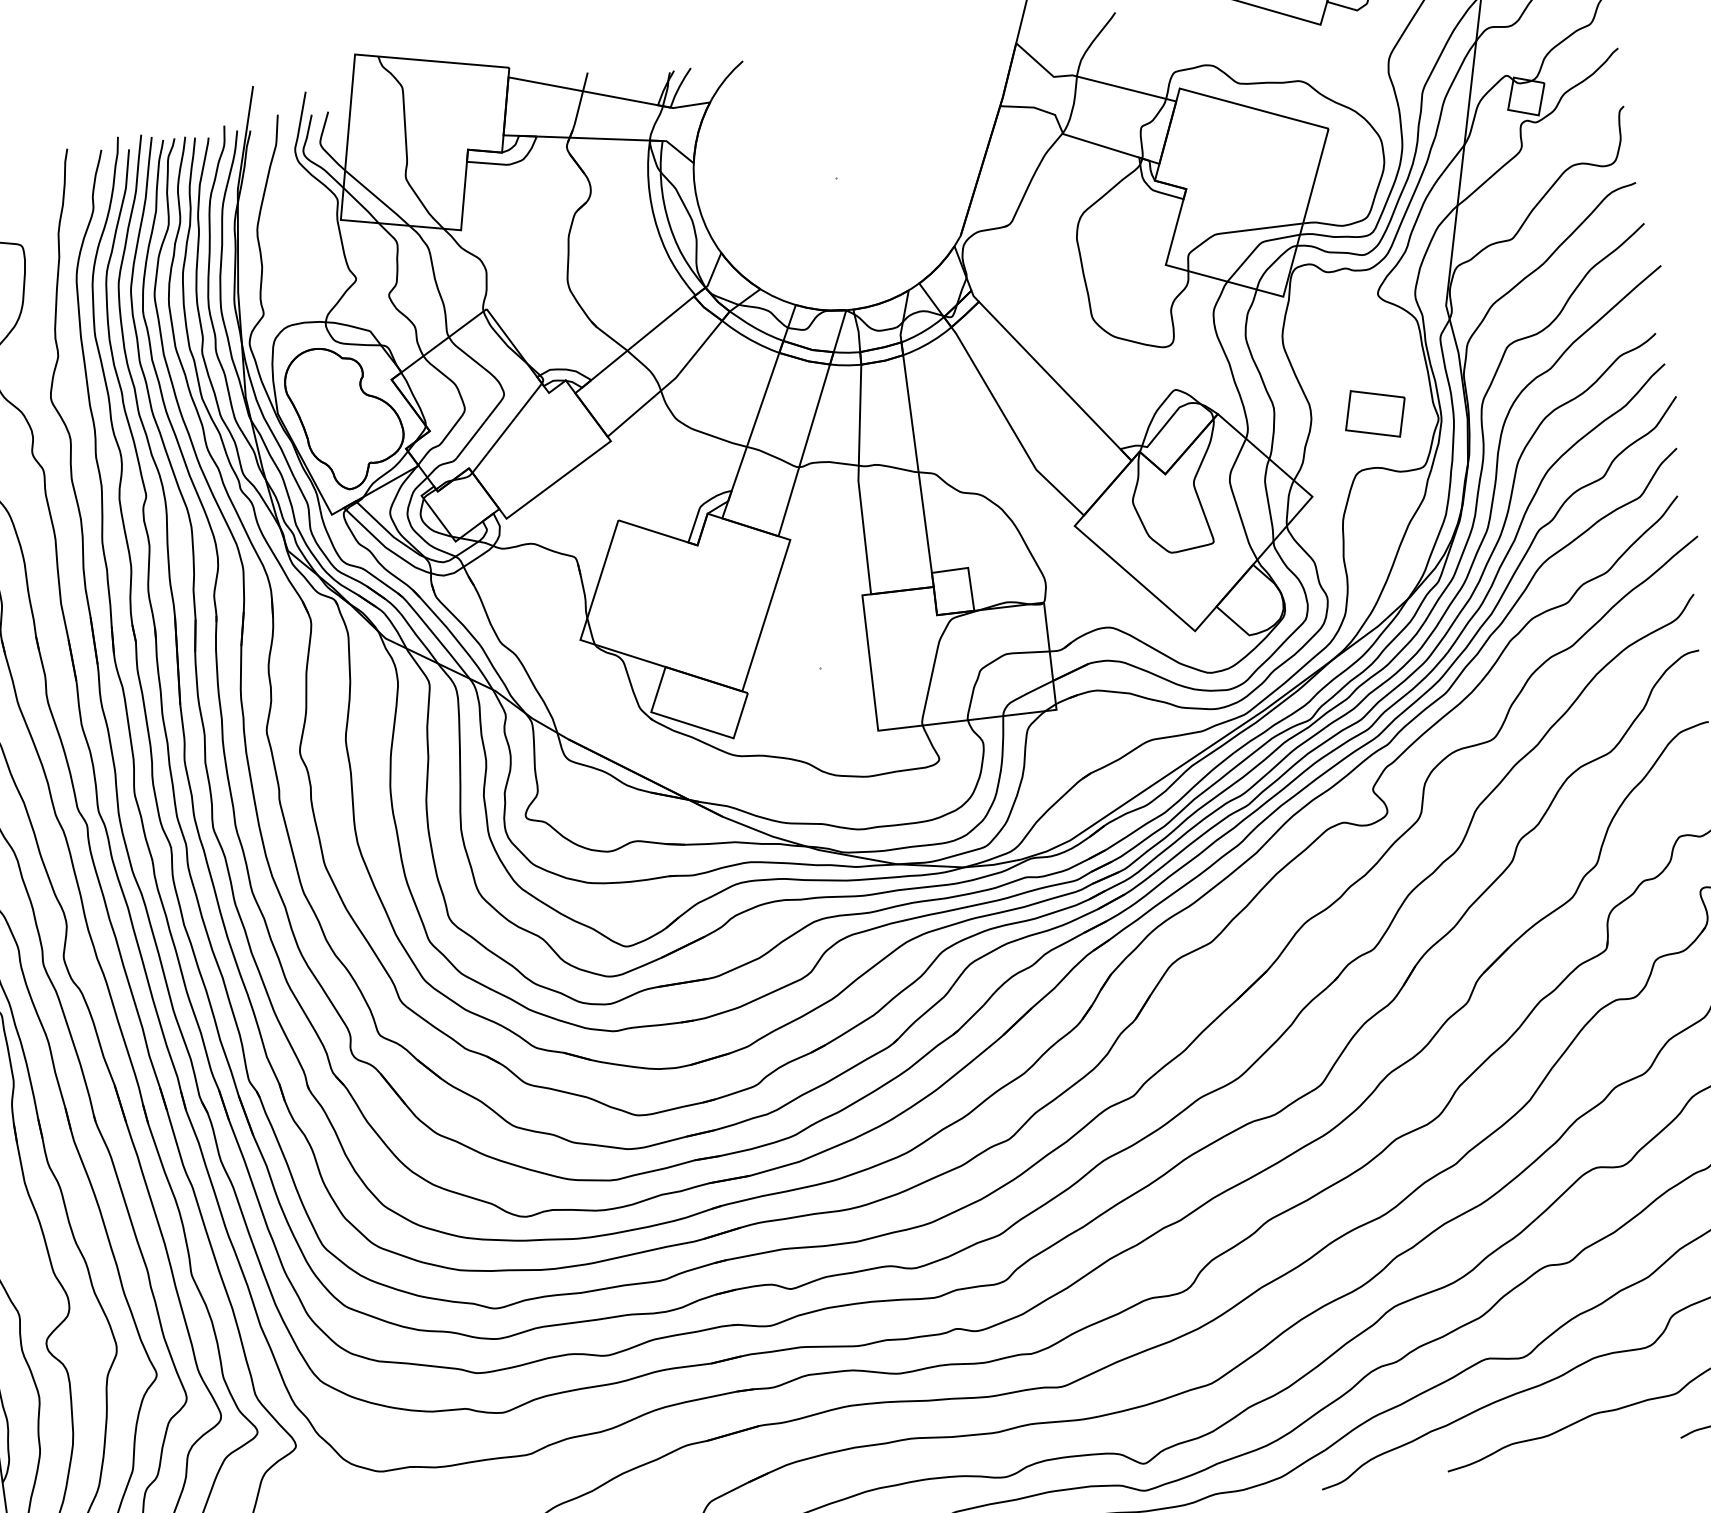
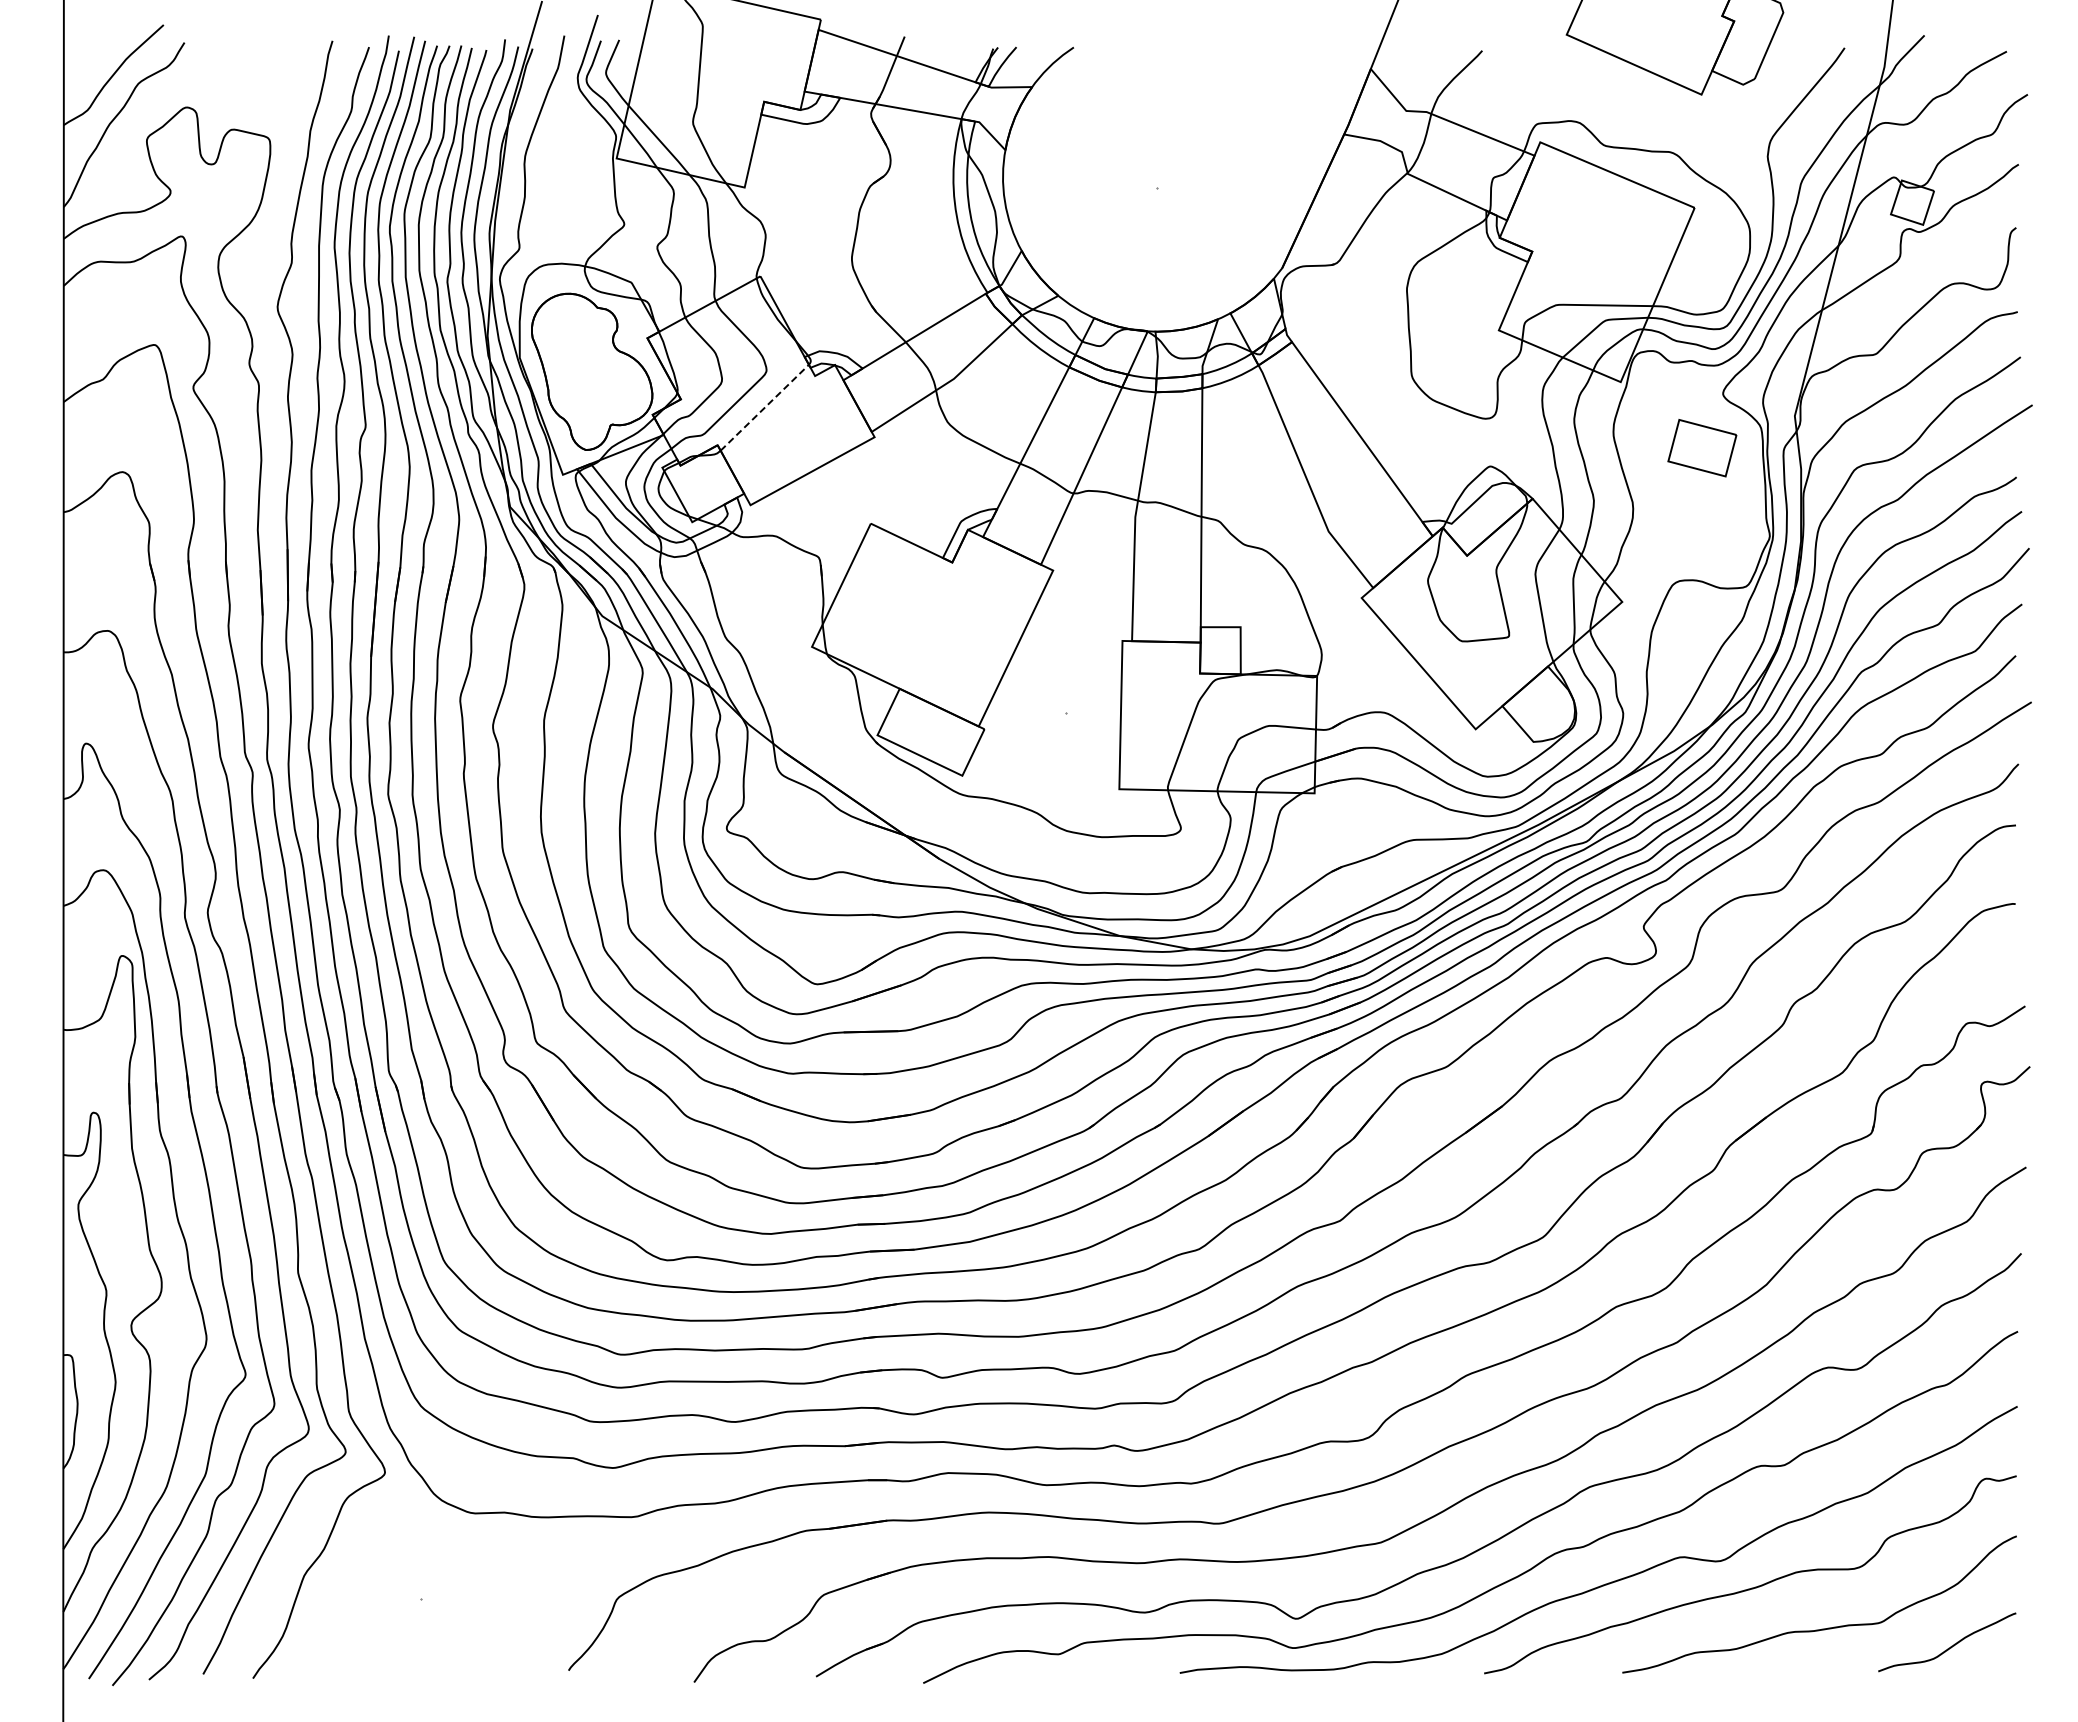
part: (1375, 414) -> (1702, 448), moved
line: (506, 428) -> (764, 407), solid -> dashed

